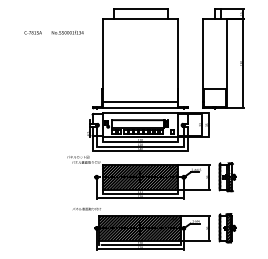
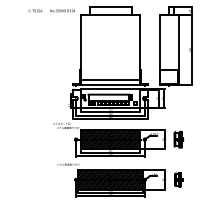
text: (53, 32) -> (51, 10), moved
part: (227, 177) -> (179, 139), size x0.7
part: (227, 228) -> (179, 179), size x0.6

